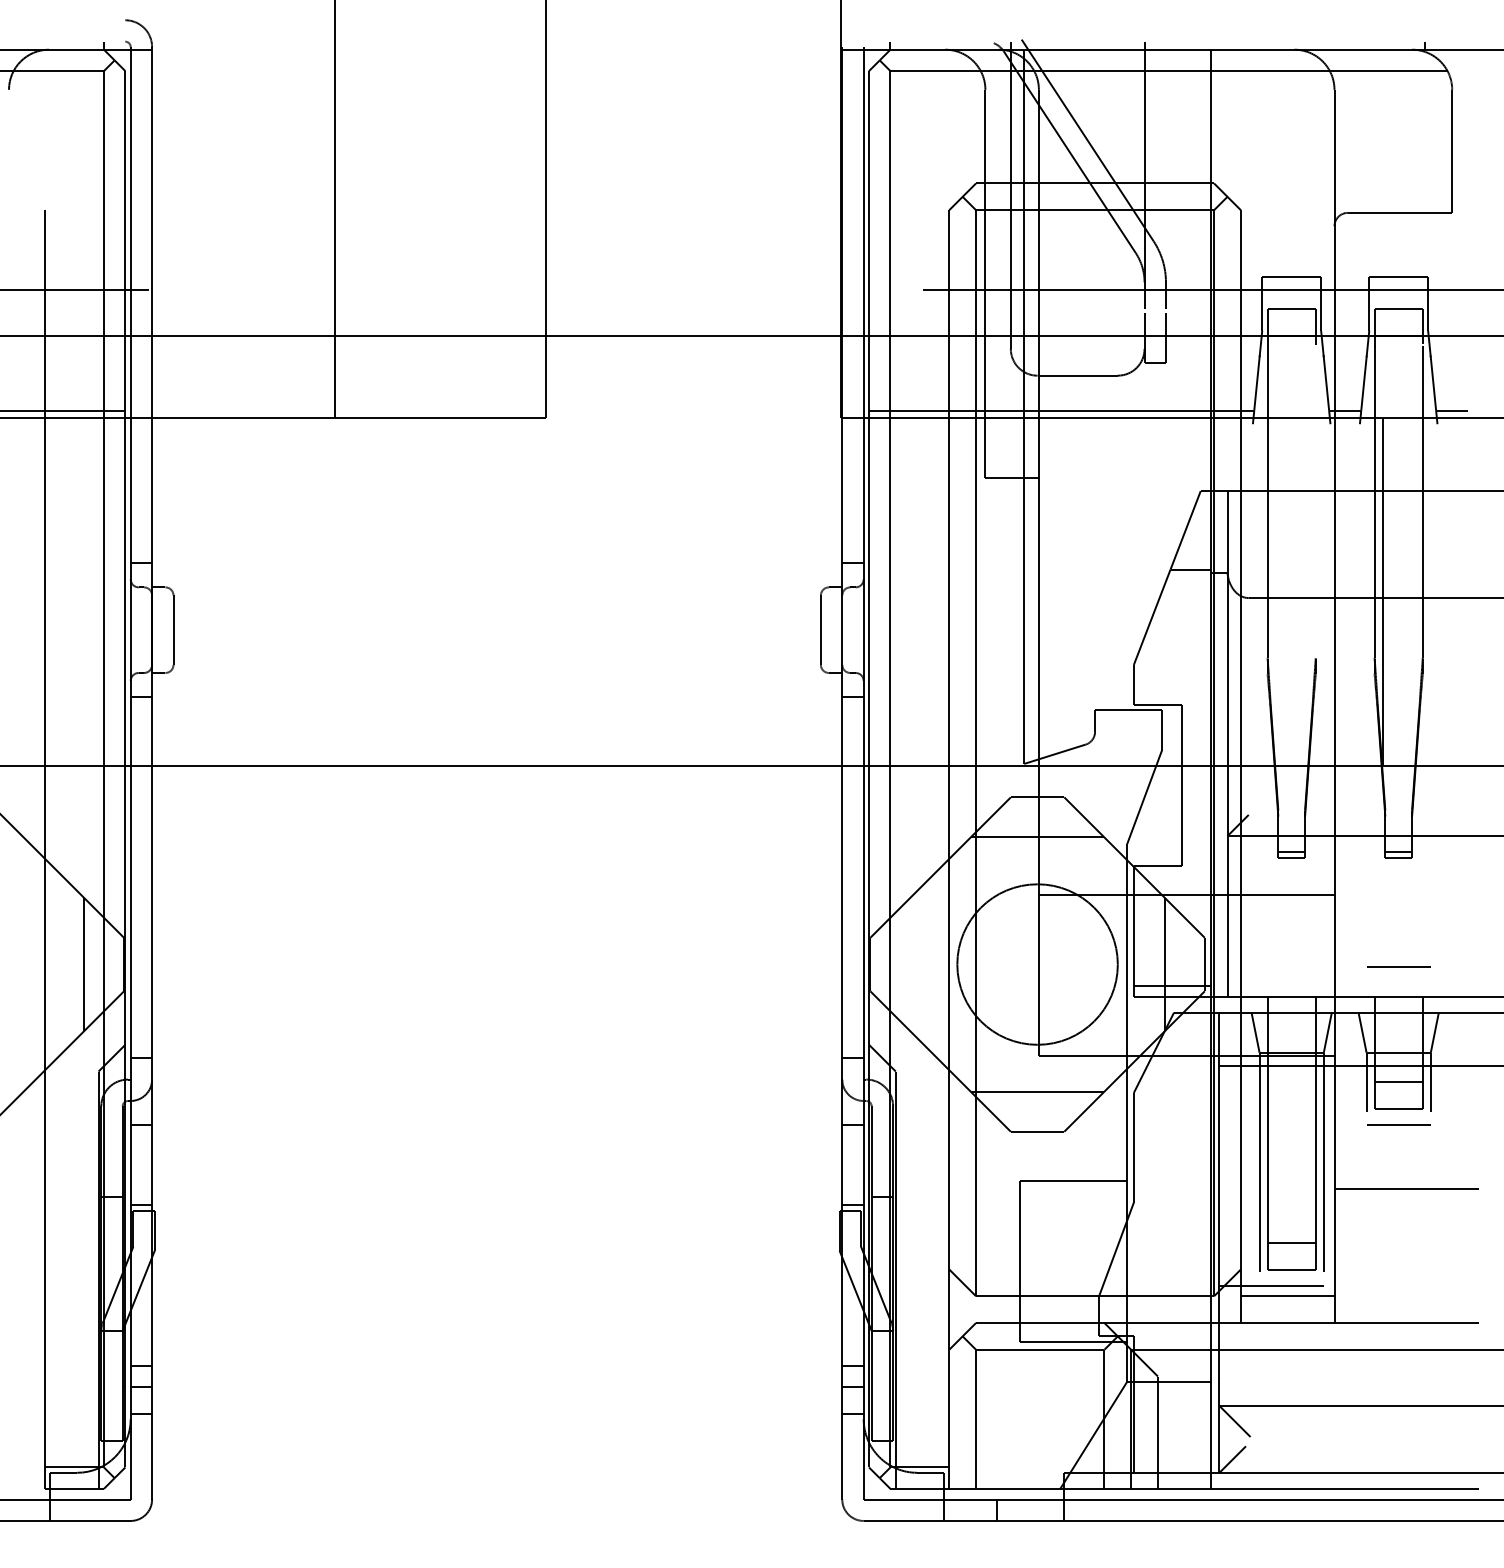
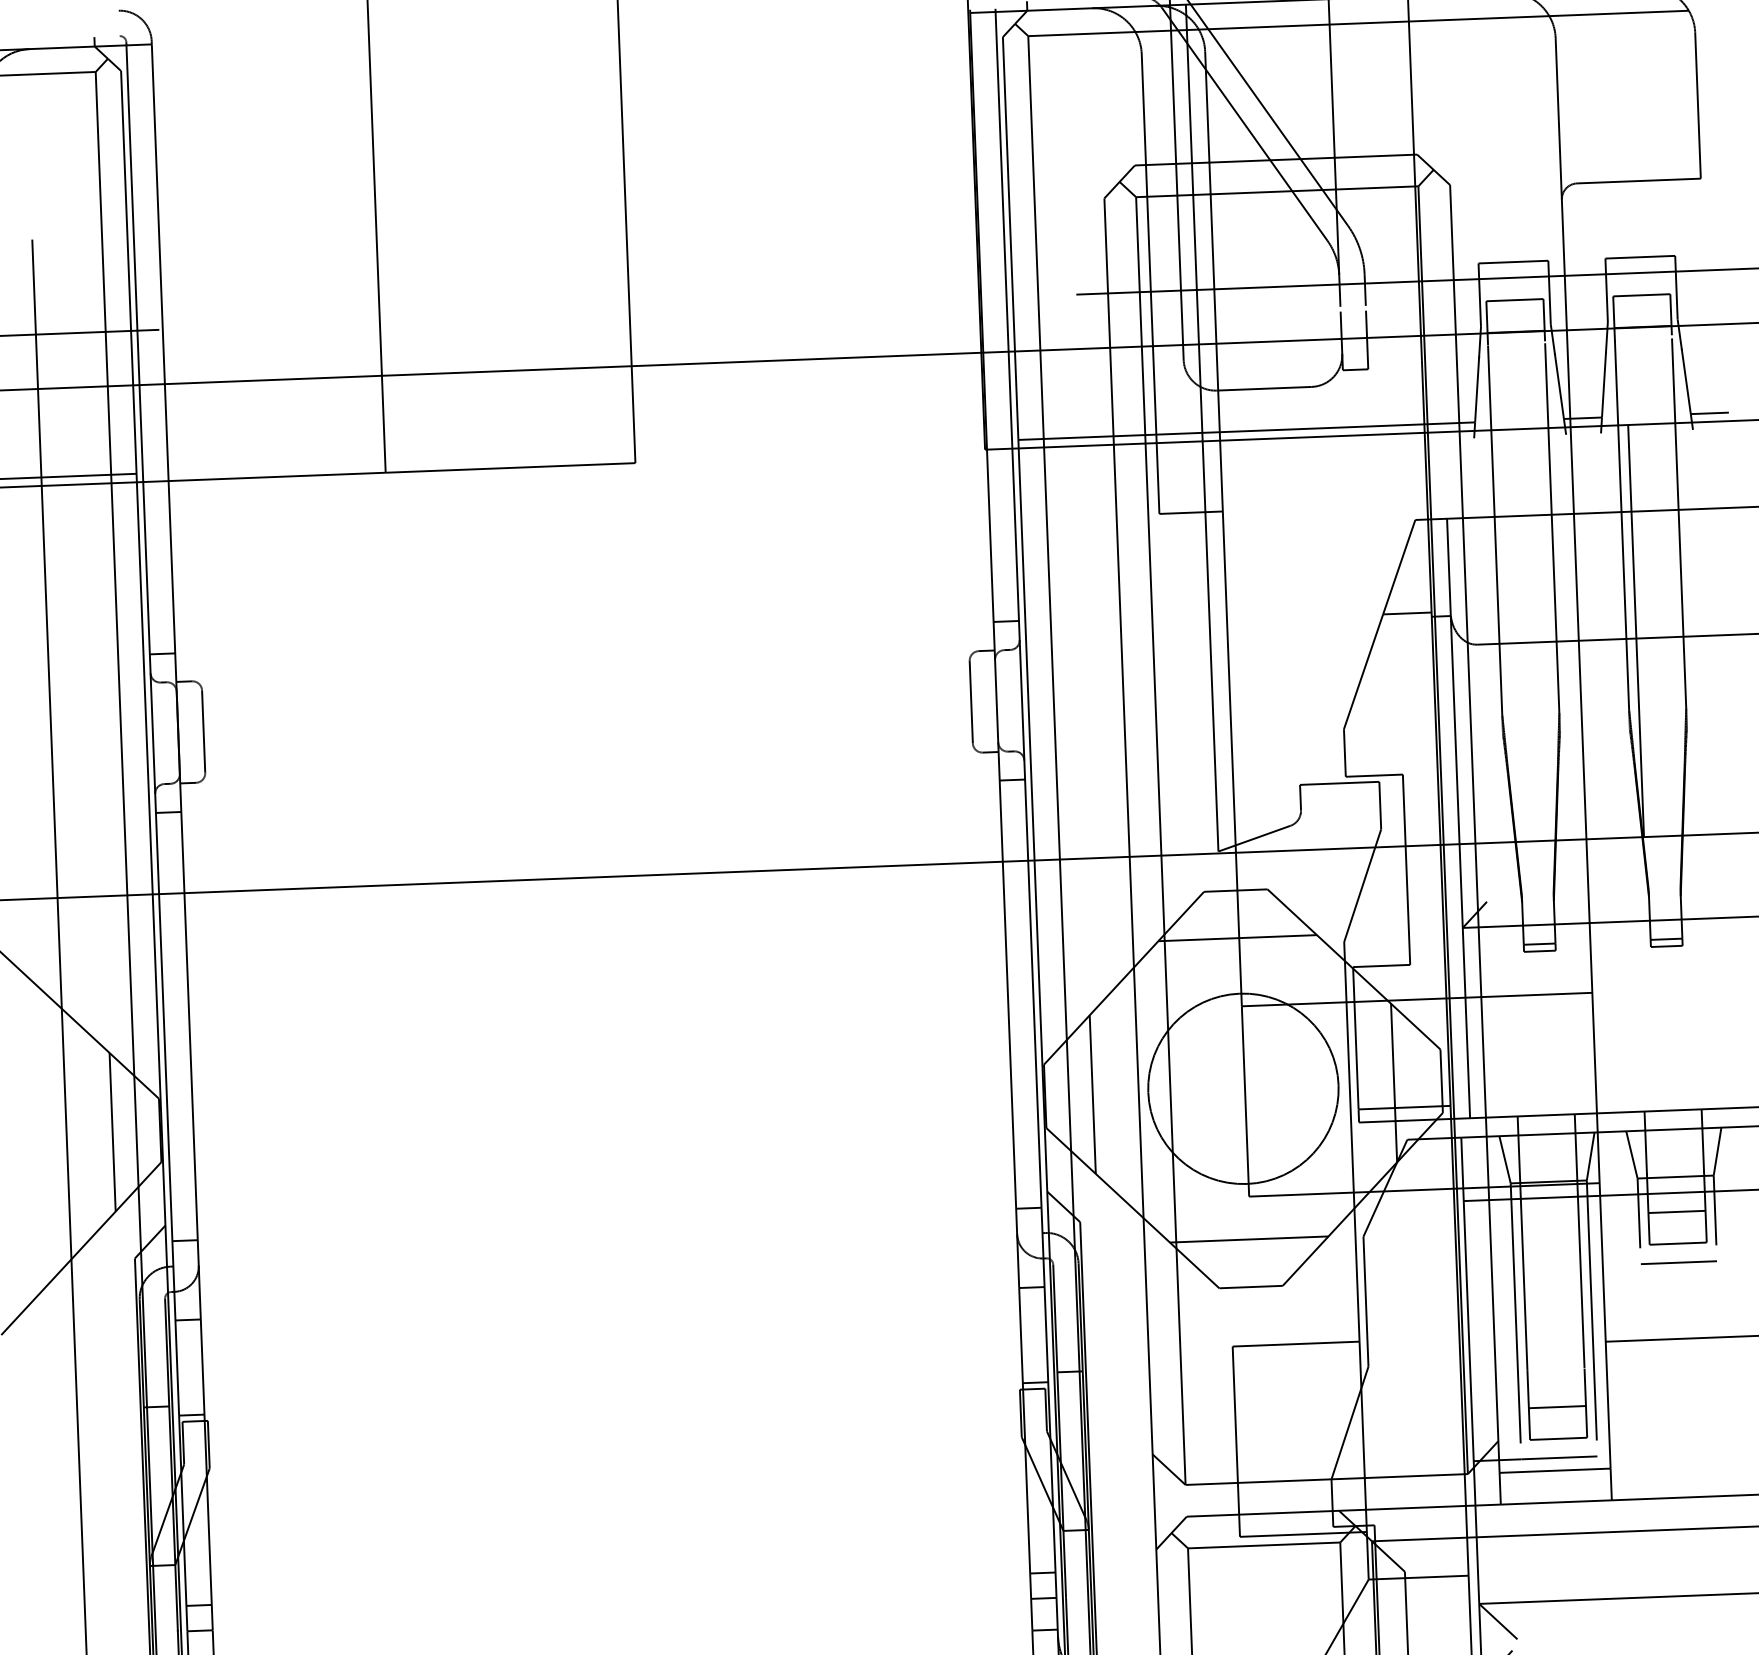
line: (1315, 502) -> (1551, 528), added
line: (910, 964) -> (1092, 1094), added
line: (1398, 966) -> (1671, 1074), removed

